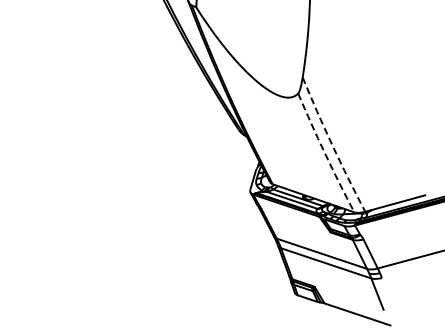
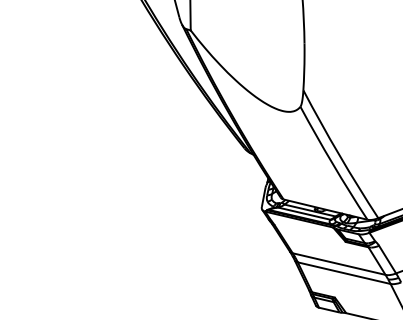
arc: (332, 145) -> (339, 155), dashed -> solid
arc: (325, 153) -> (333, 163), dashed -> solid

